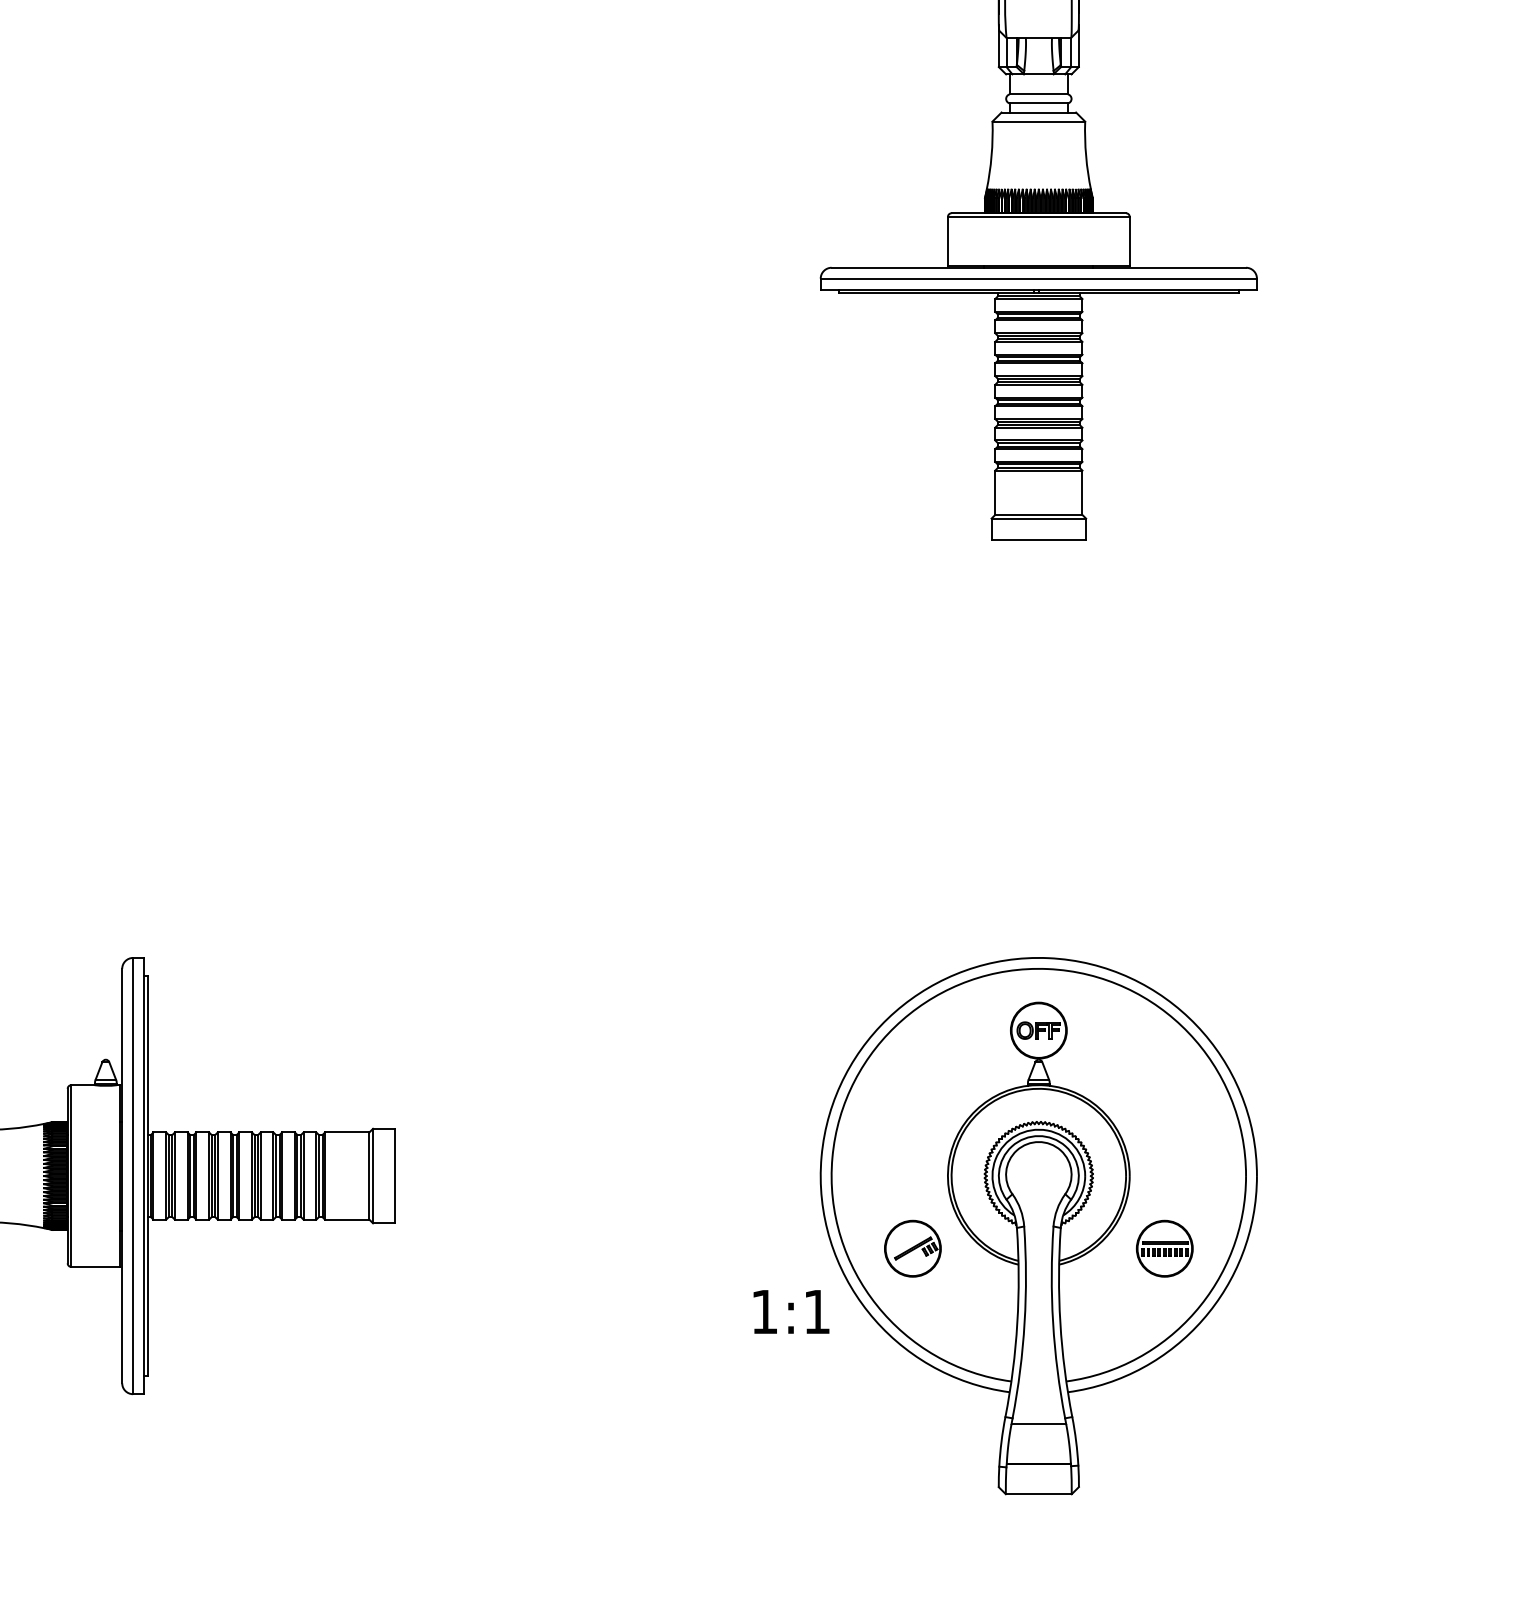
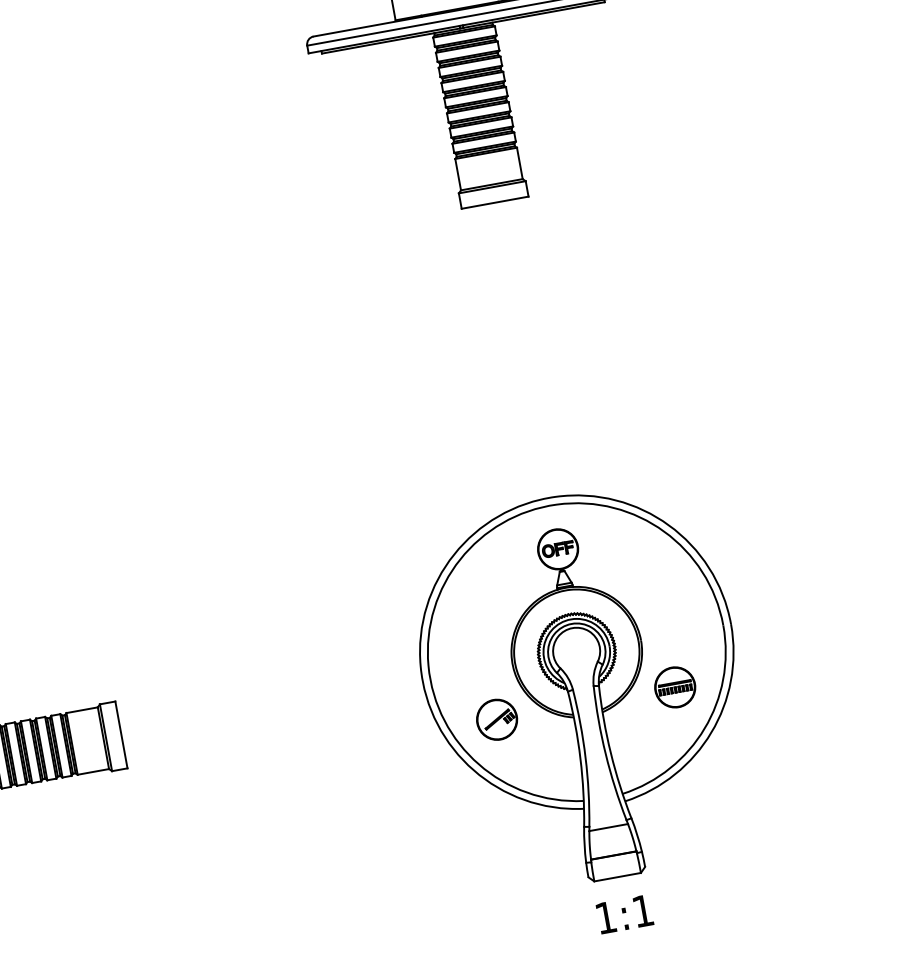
text: (791, 1311) -> (624, 914), moved

